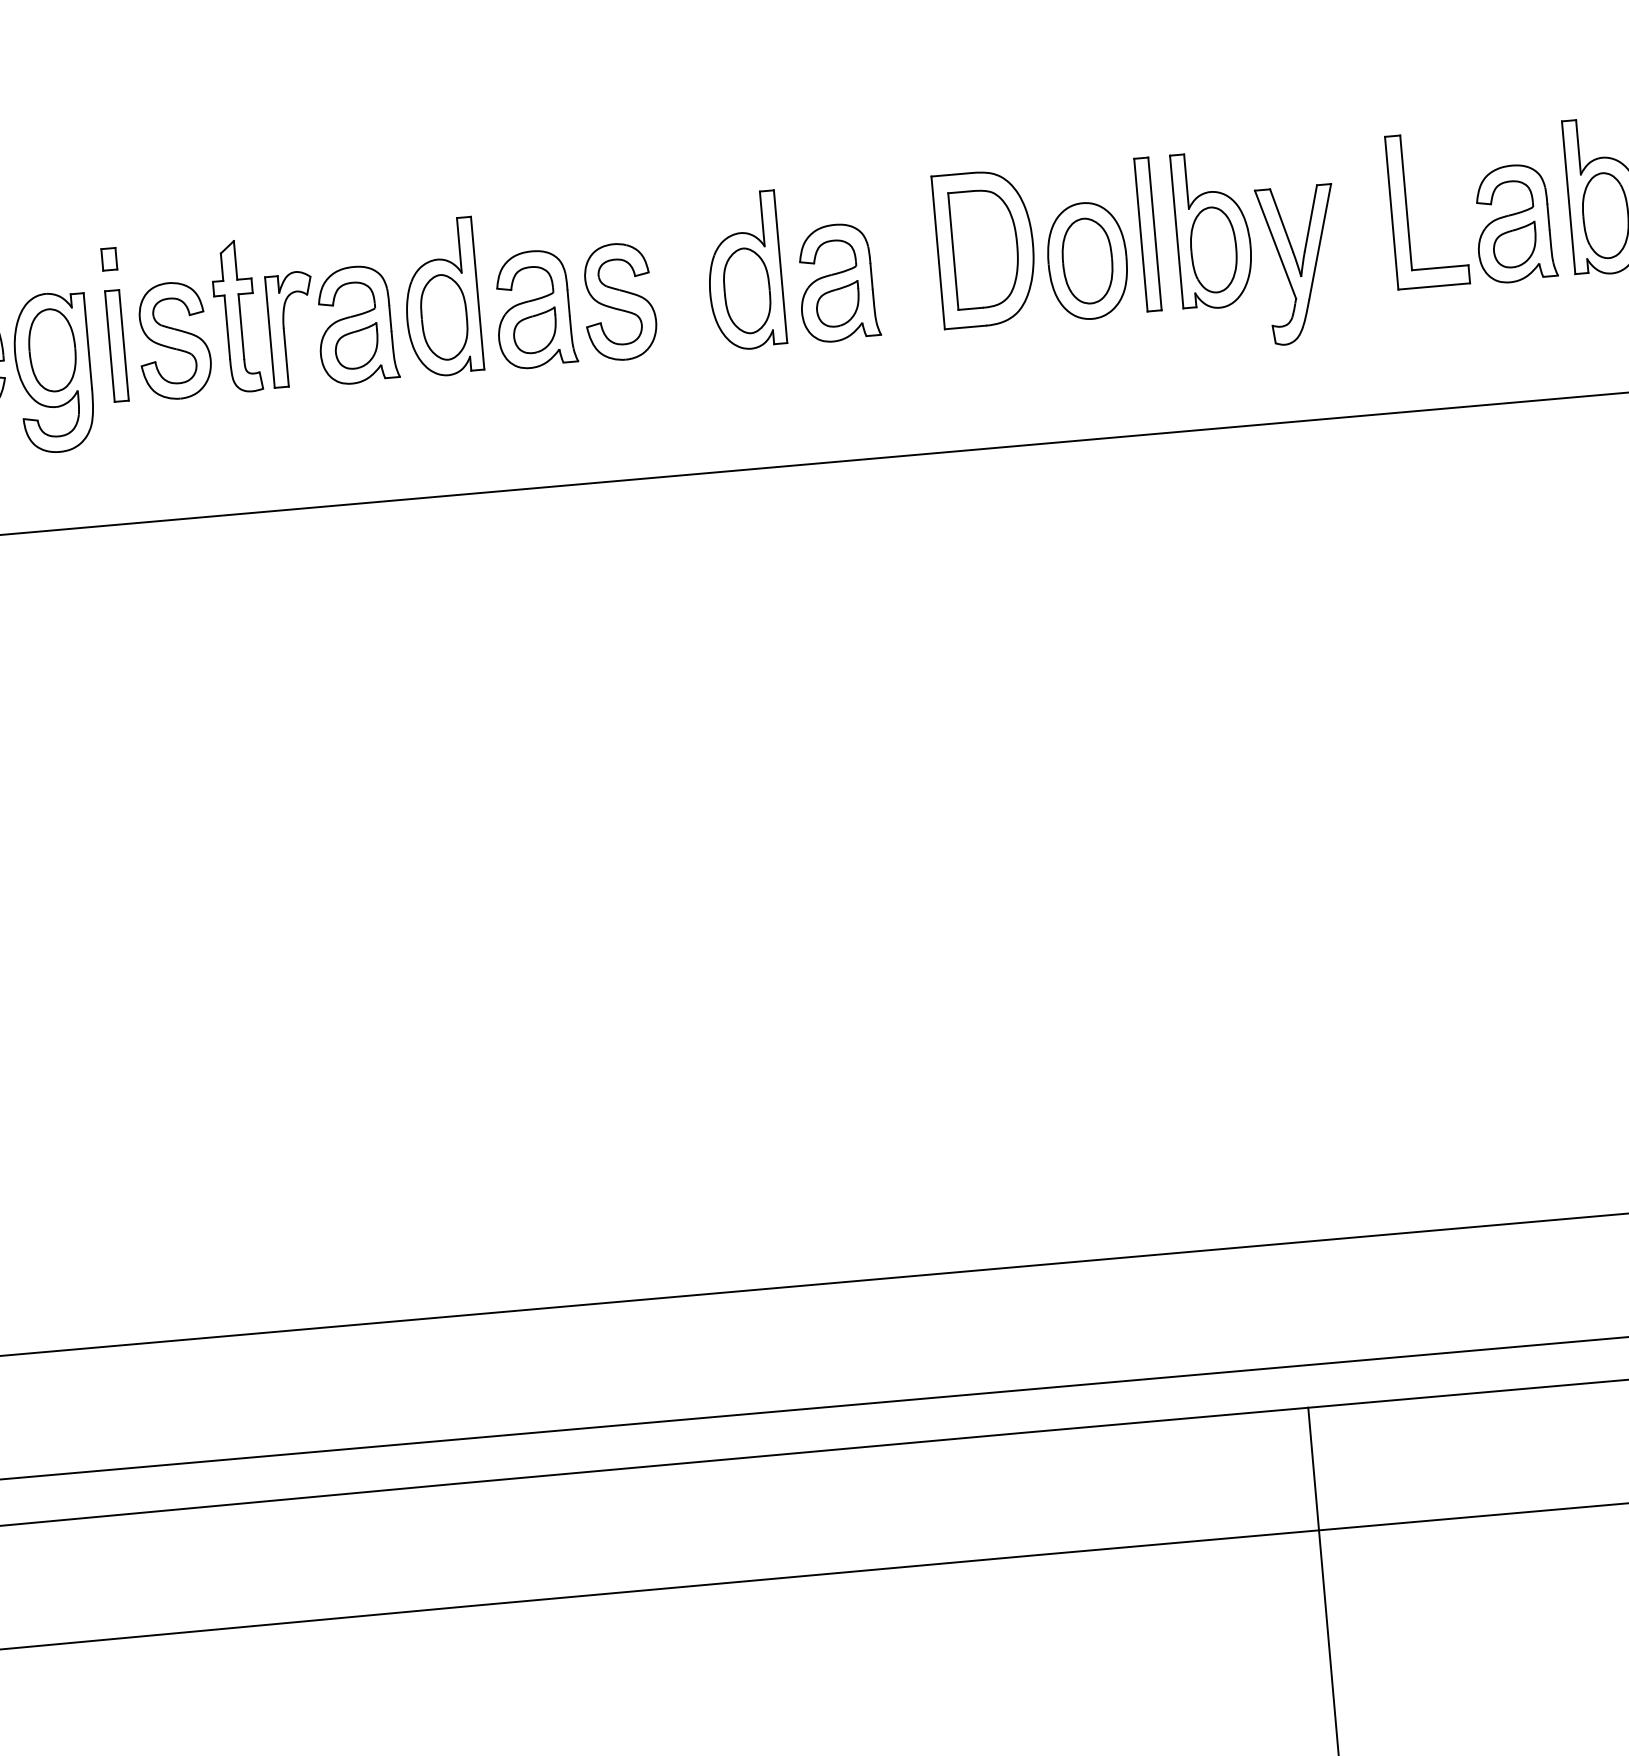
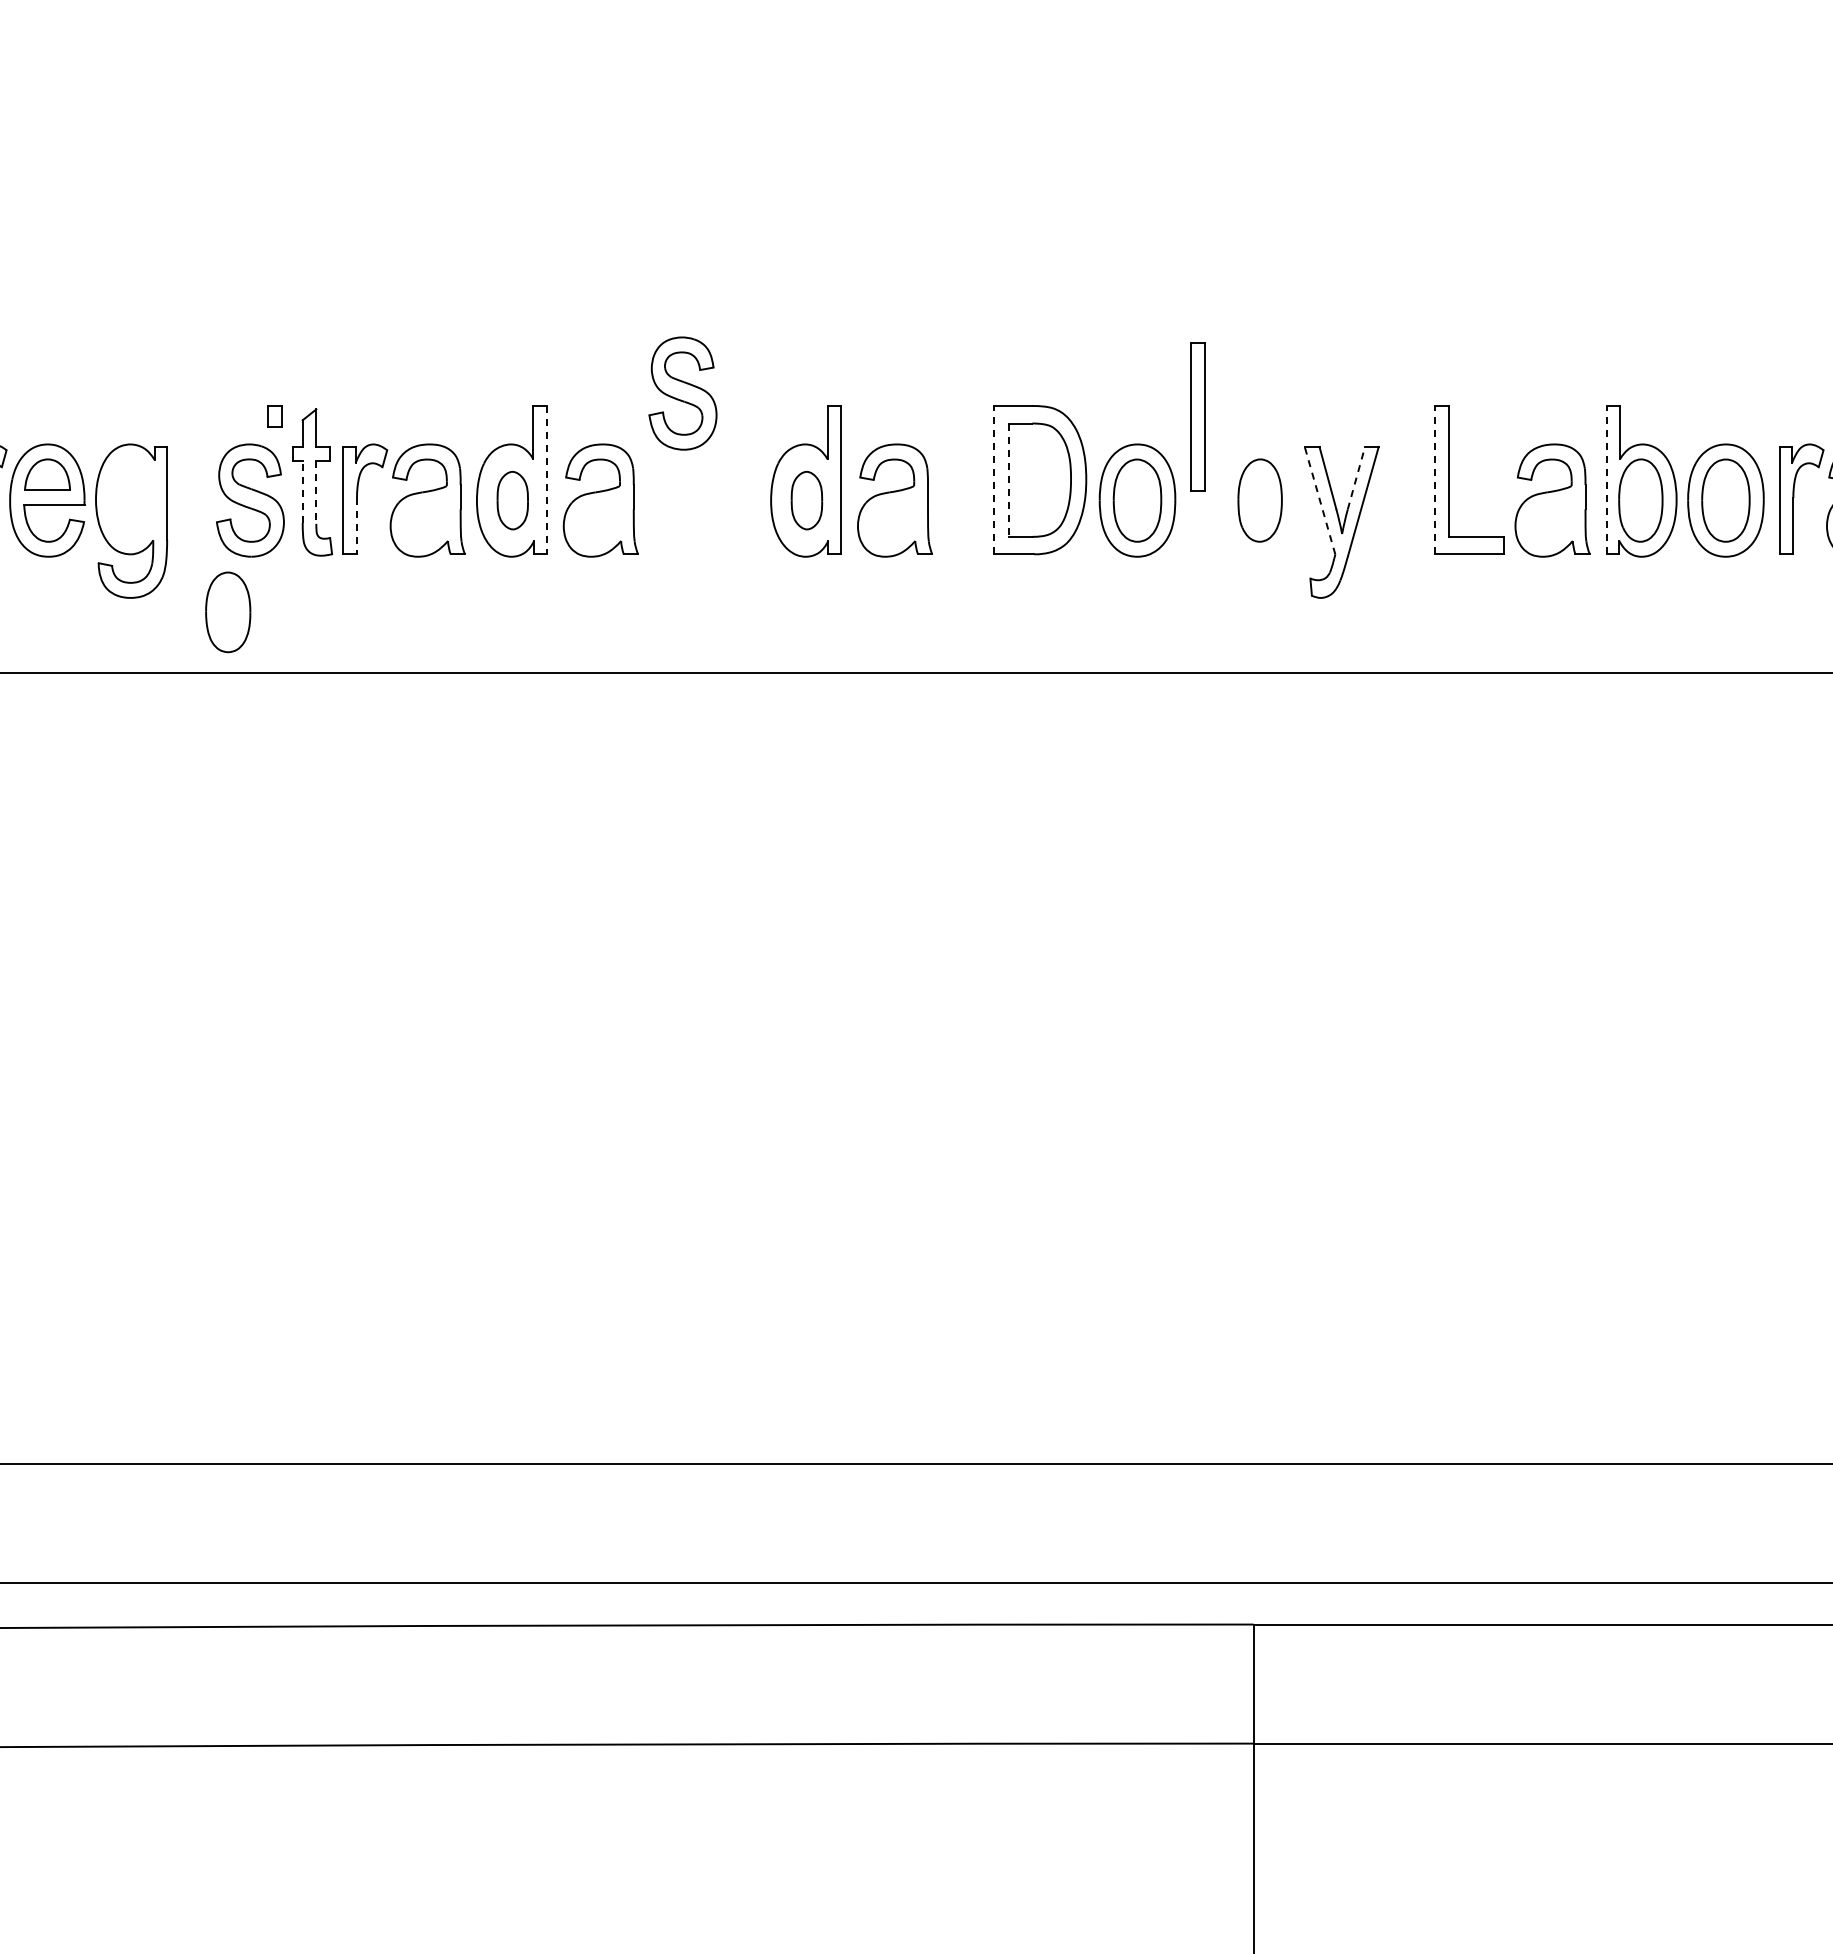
line: (1568, 197) -> (1606, 479), solid -> dashed
line: (1391, 212) -> (1434, 479), solid -> dashed
line: (1310, 217) -> (1356, 477), solid -> dashed
part: (1212, 230) -> (1260, 481), removed
part: (1147, 233) -> (1197, 416), moved
line: (1275, 244) -> (1320, 500), solid -> dashed
part: (1514, 245) -> (1550, 521), removed
line: (952, 251) -> (1008, 480), solid -> dashed
line: (938, 252) -> (994, 479), solid -> dashed
part: (109, 259) -> (274, 416), moved
part: (746, 290) -> (806, 500), size x0.7
line: (477, 293) -> (546, 480), solid -> dashed
part: (619, 301) -> (682, 393), moved
part: (837, 304) -> (892, 521), removed
part: (444, 317) -> (512, 500), size x0.7
line: (227, 326) -> (302, 491), solid -> dashed
line: (241, 326) -> (316, 492), solid -> dashed
part: (534, 331) -> (598, 521), removed
part: (116, 345) -> (194, 500), removed
part: (356, 346) -> (425, 521), removed
part: (52, 350) -> (228, 612), moved
line: (286, 357) -> (357, 526), solid -> dashed

